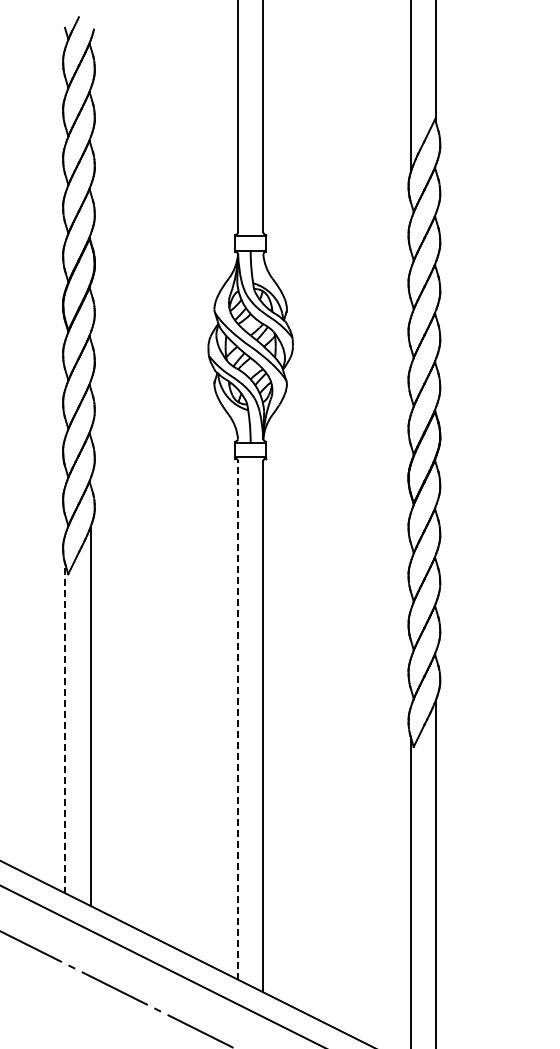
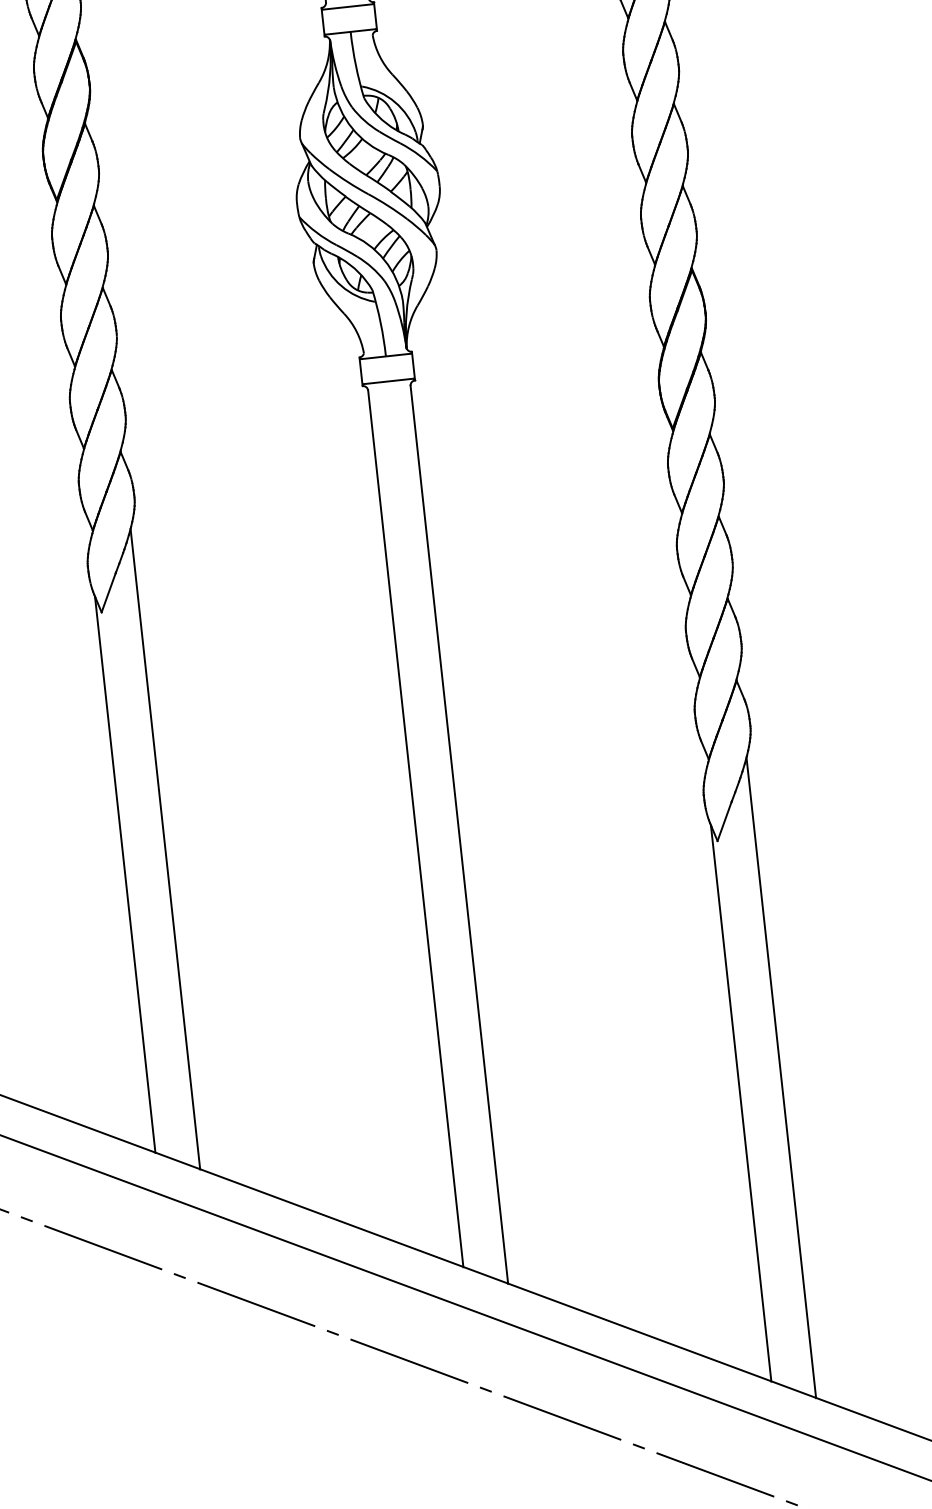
line: (238, 720) -> (416, 828), dashed -> solid
line: (65, 728) -> (125, 873), dashed -> solid

